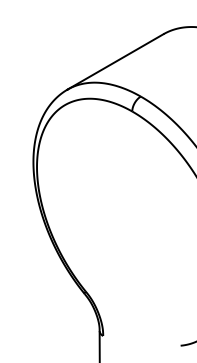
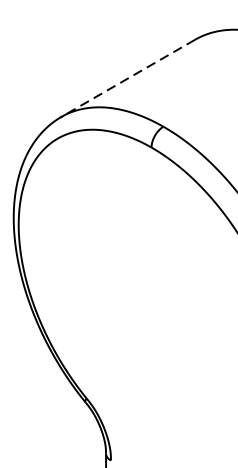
line: (115, 62) -> (128, 79), solid -> dashed

